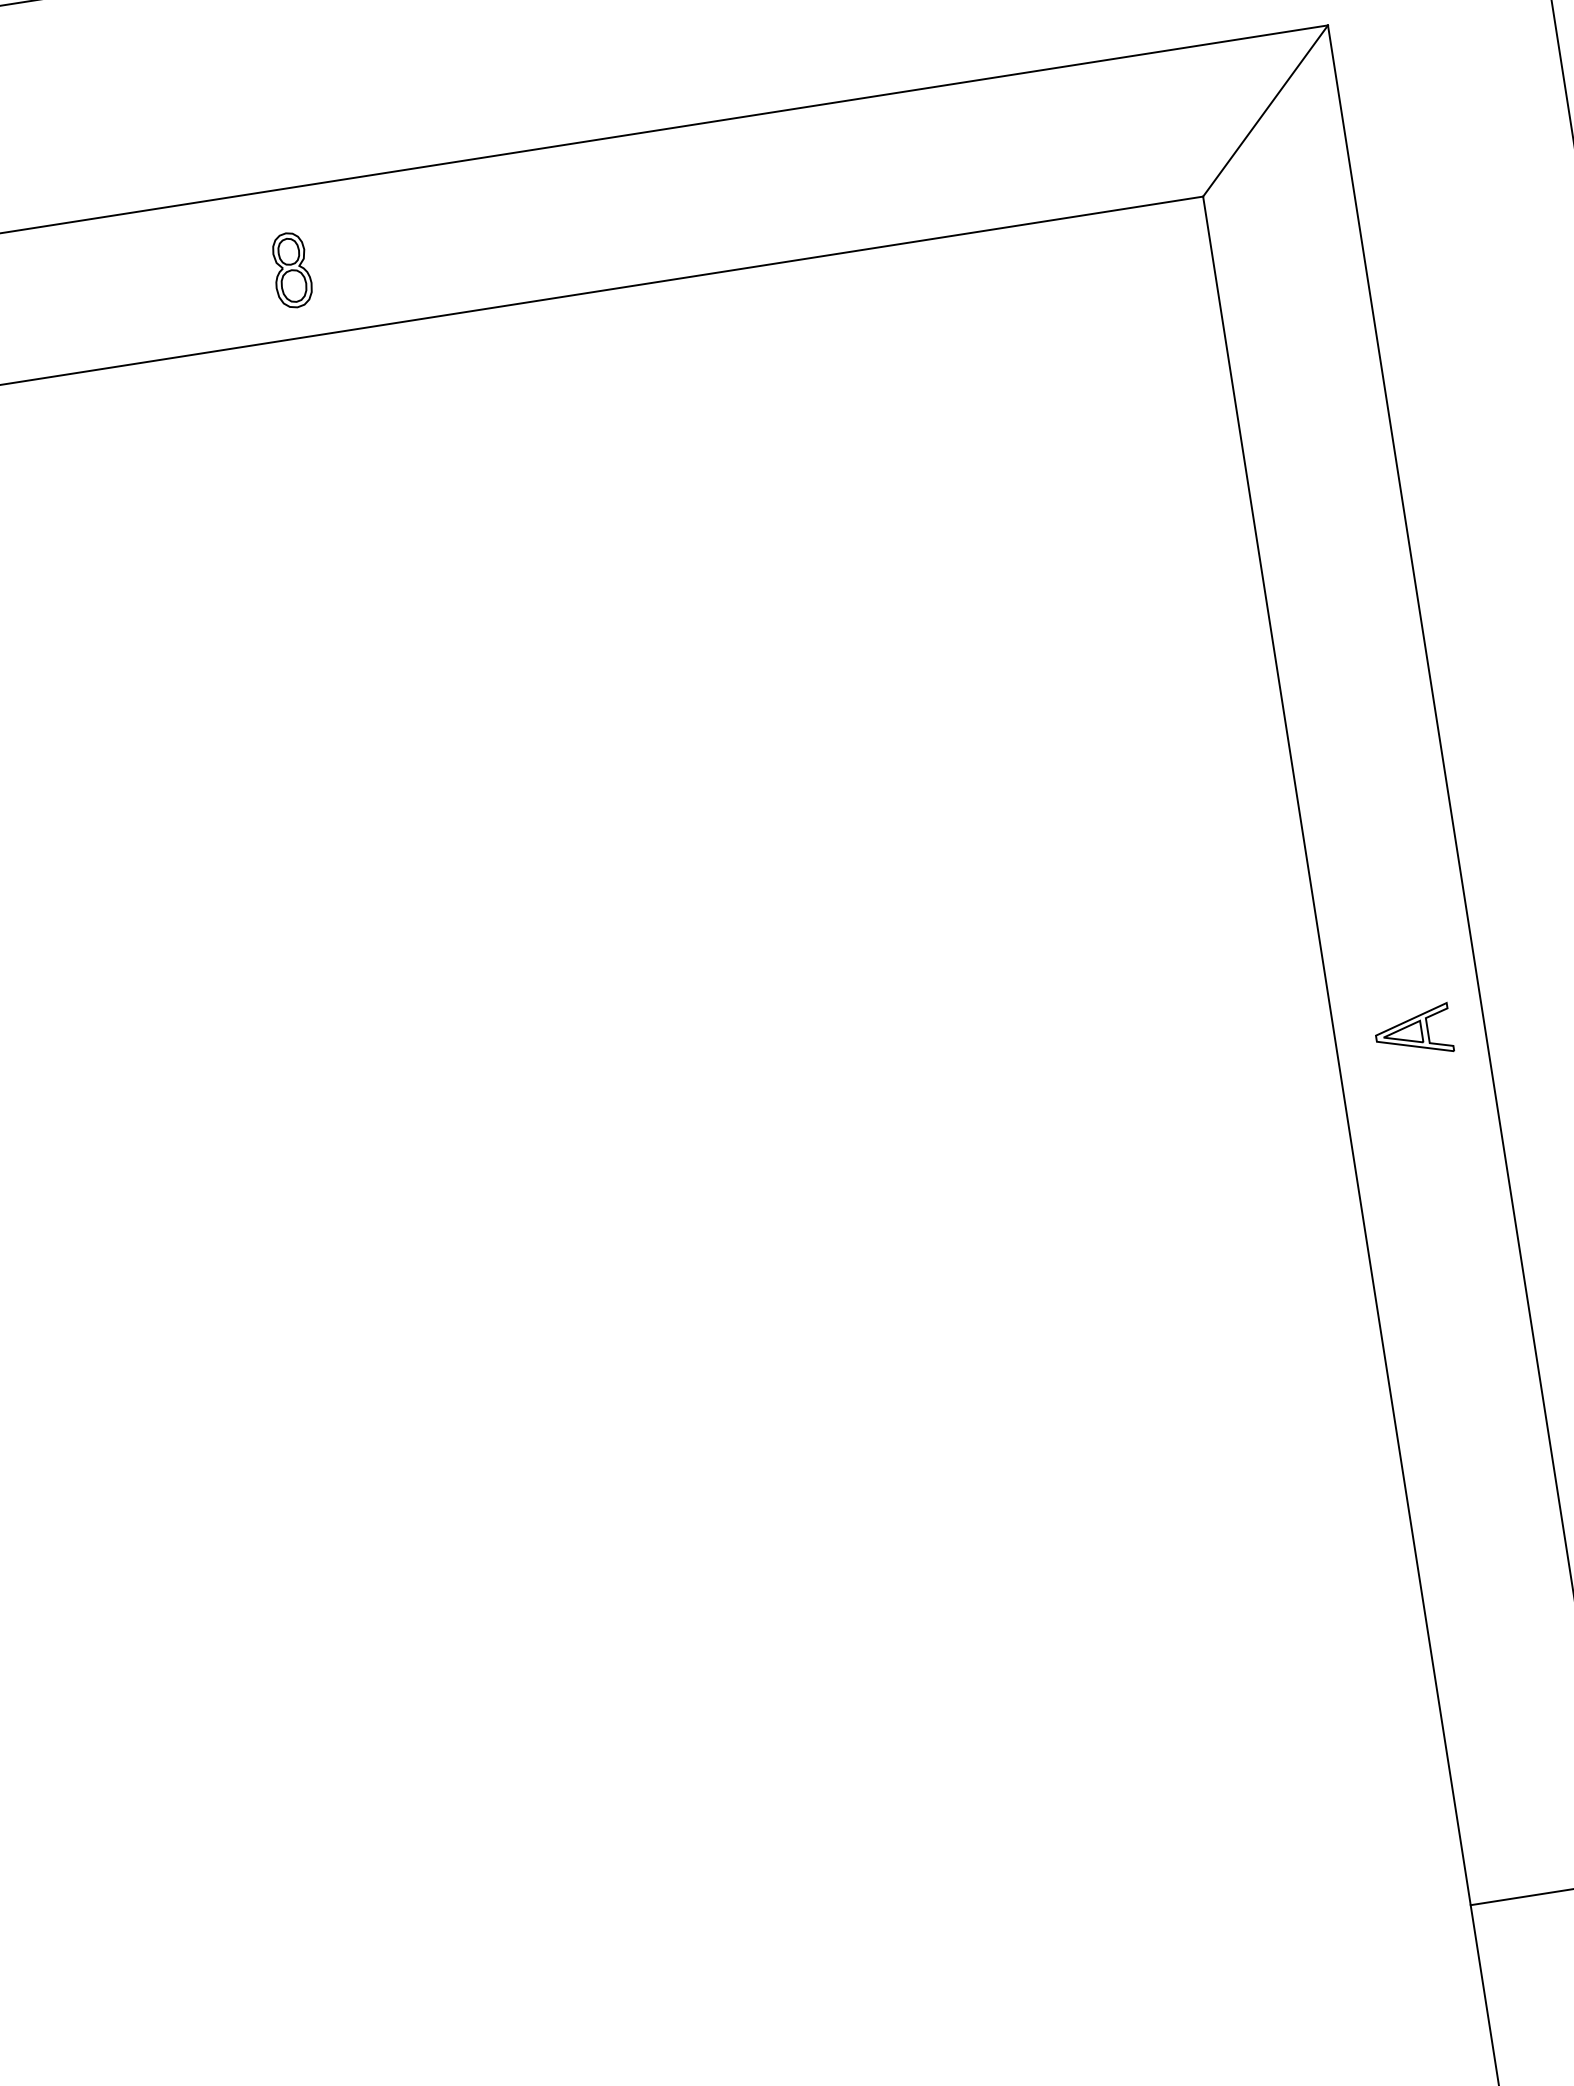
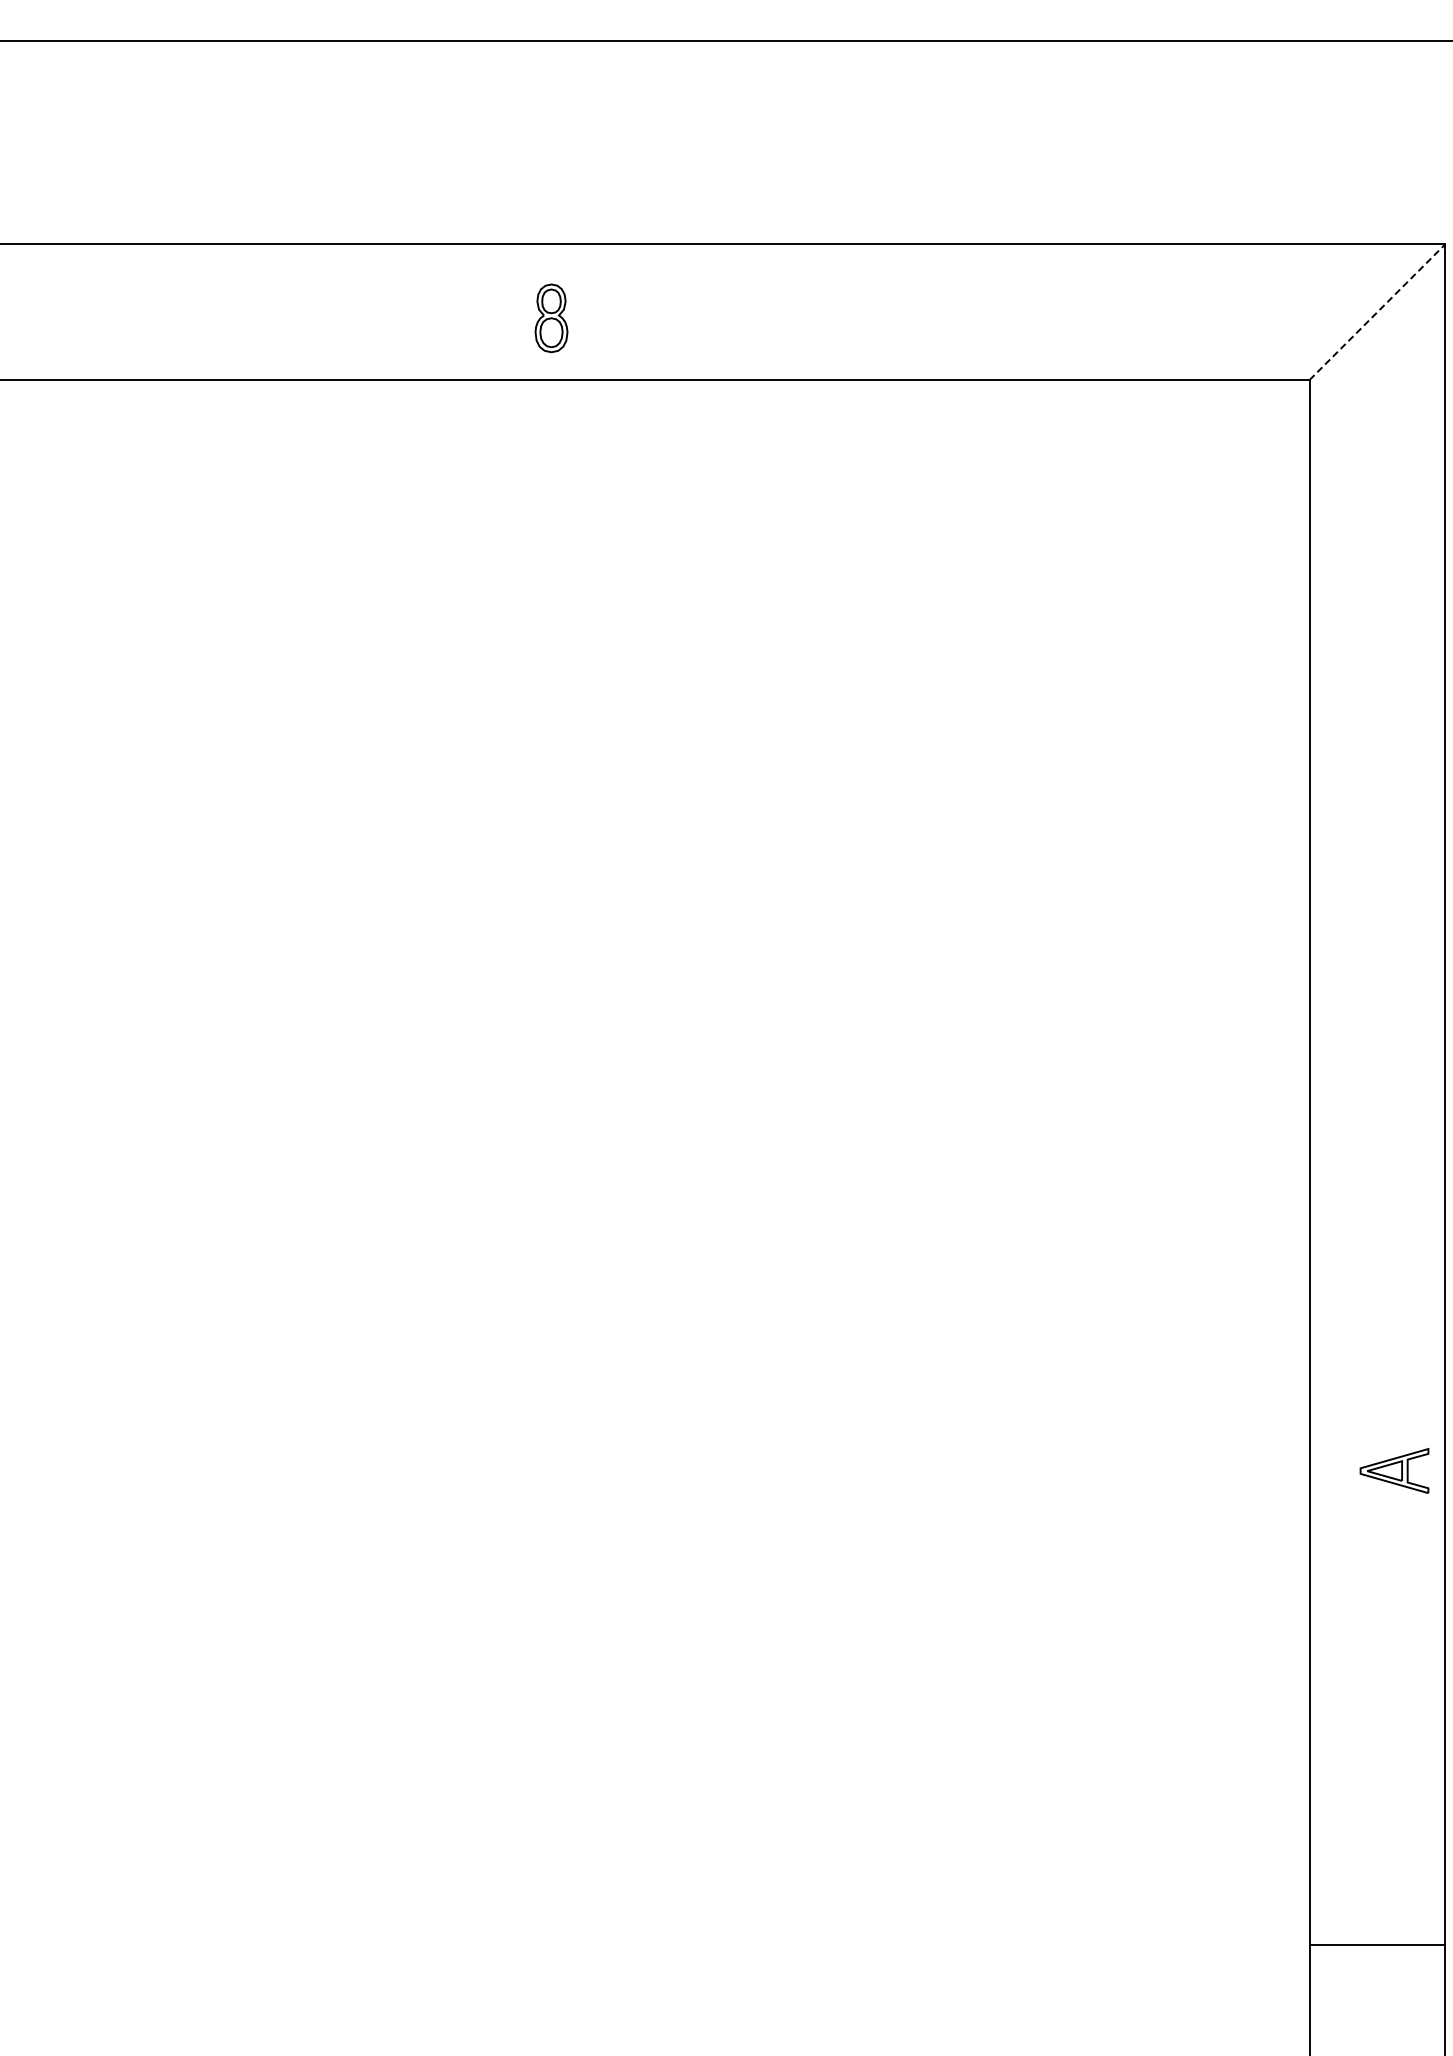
line: (1265, 111) -> (1377, 312), solid -> dashed
part: (291, 270) -> (551, 318), moved
part: (1413, 1032) -> (1394, 1470), moved

